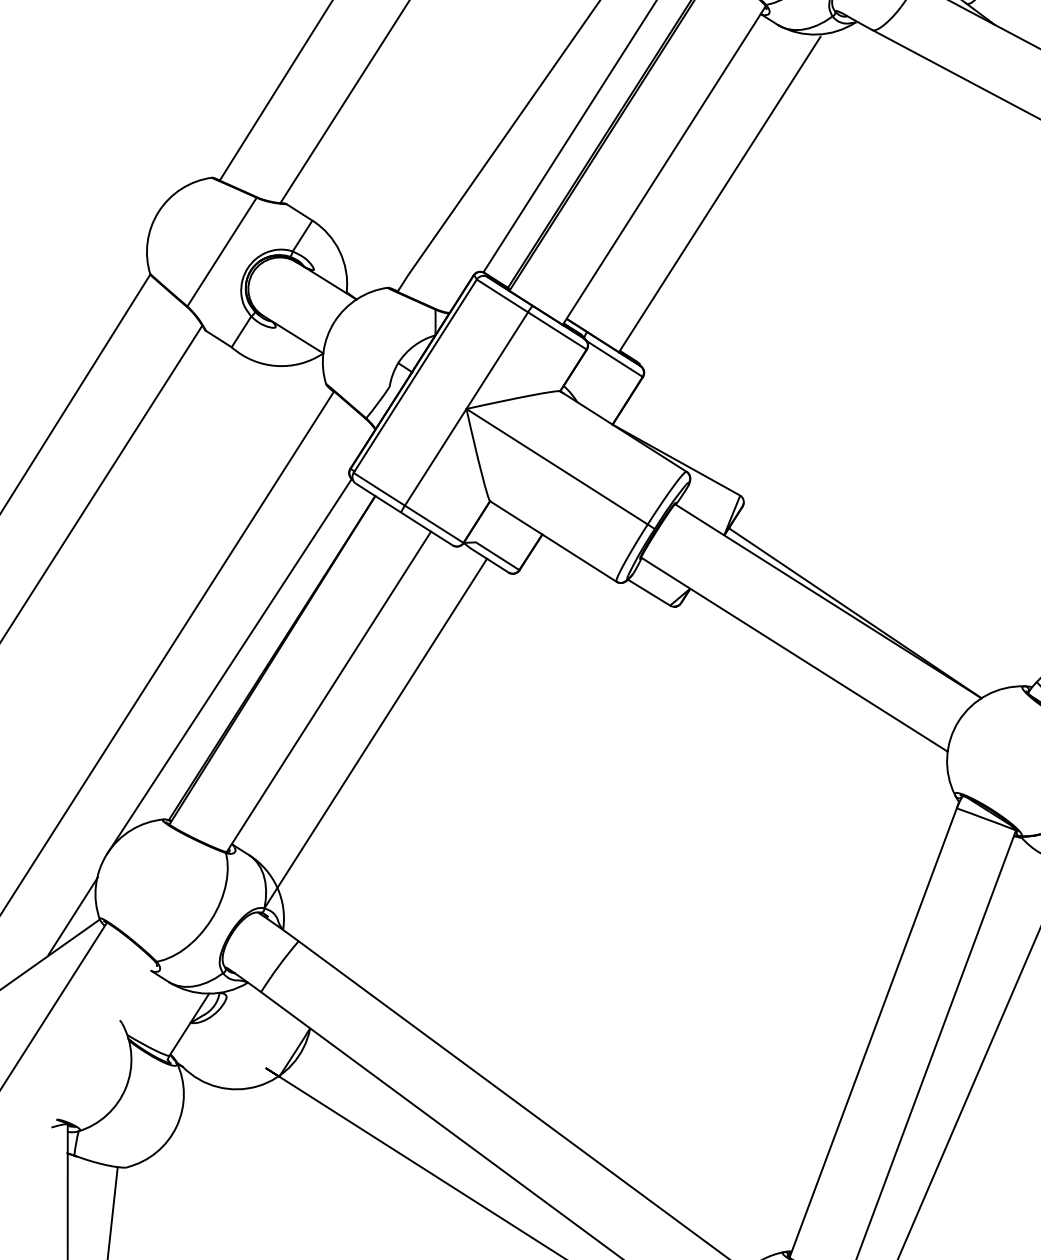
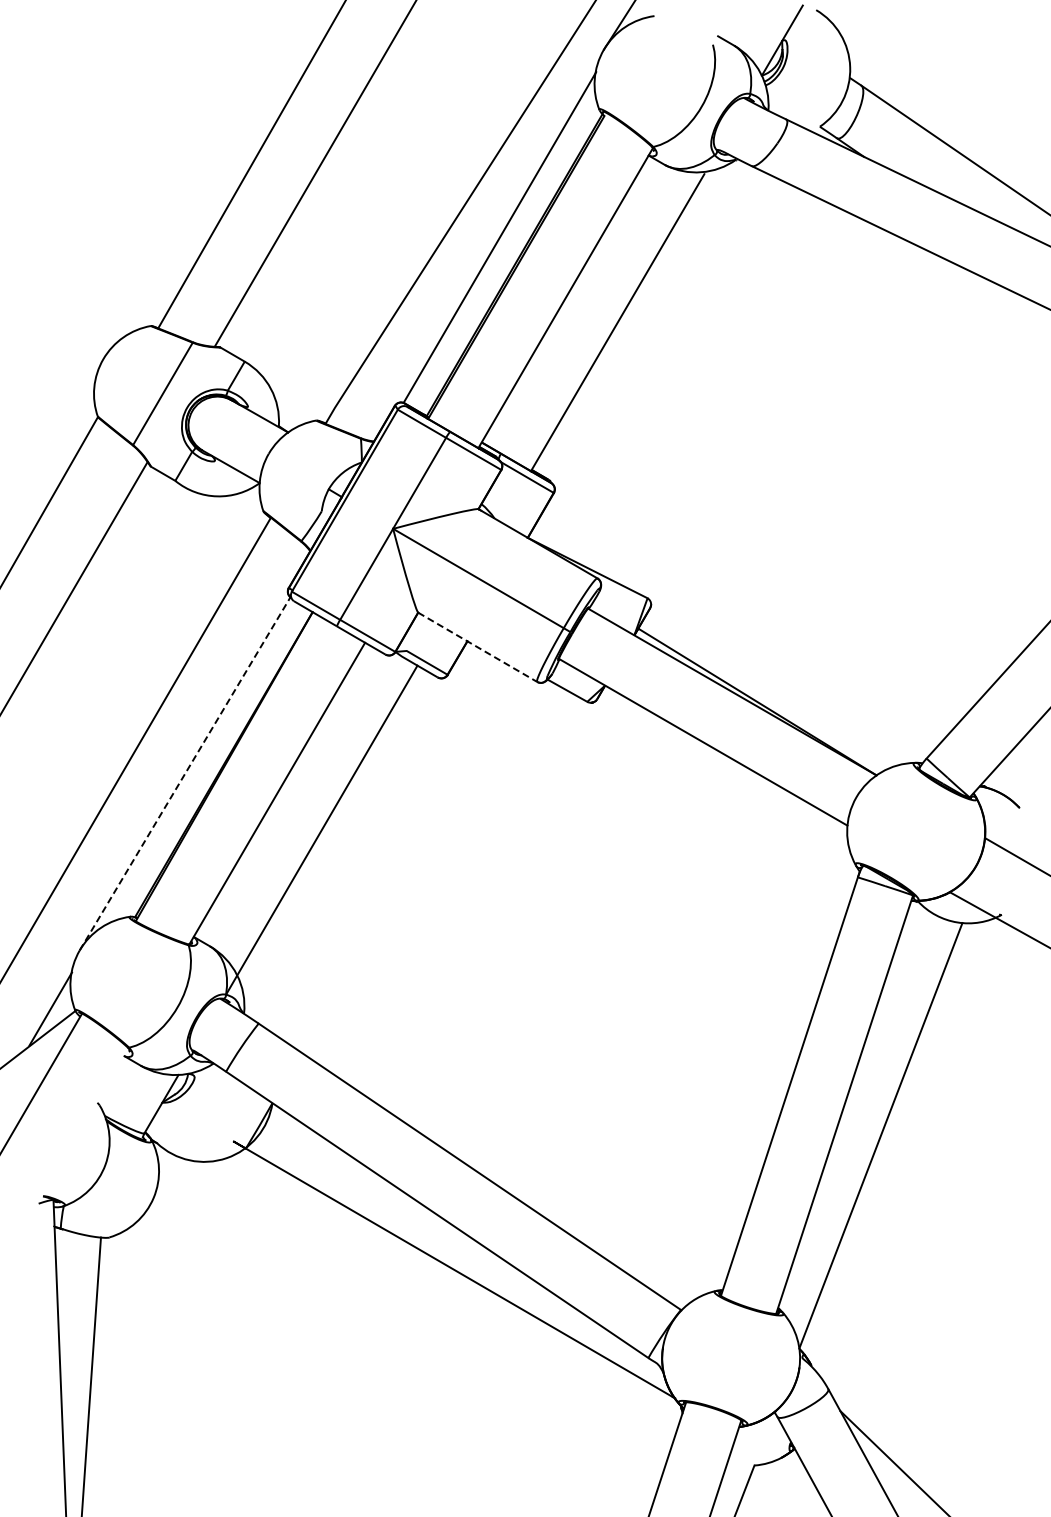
line: (553, 541) -> (477, 647), solid -> dashed
line: (229, 666) -> (185, 773), solid -> dashed

